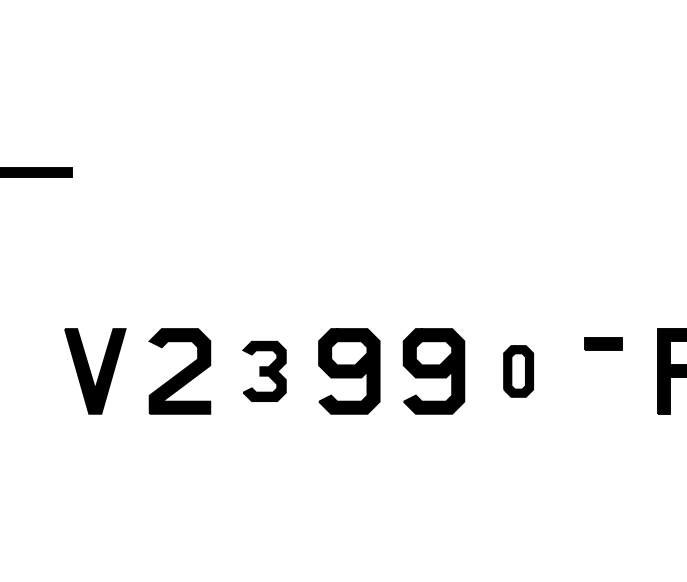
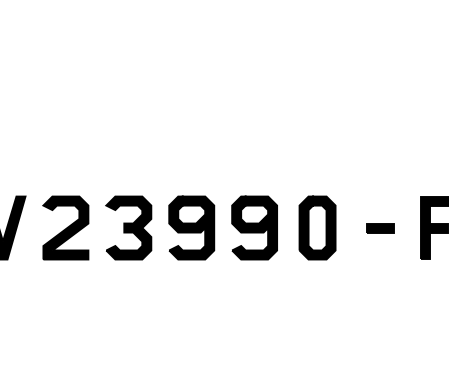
part: (603, 343) -> (380, 227), moved
part: (264, 371) -> (128, 228), size x1.43
part: (518, 371) -> (317, 228), size x1.67

